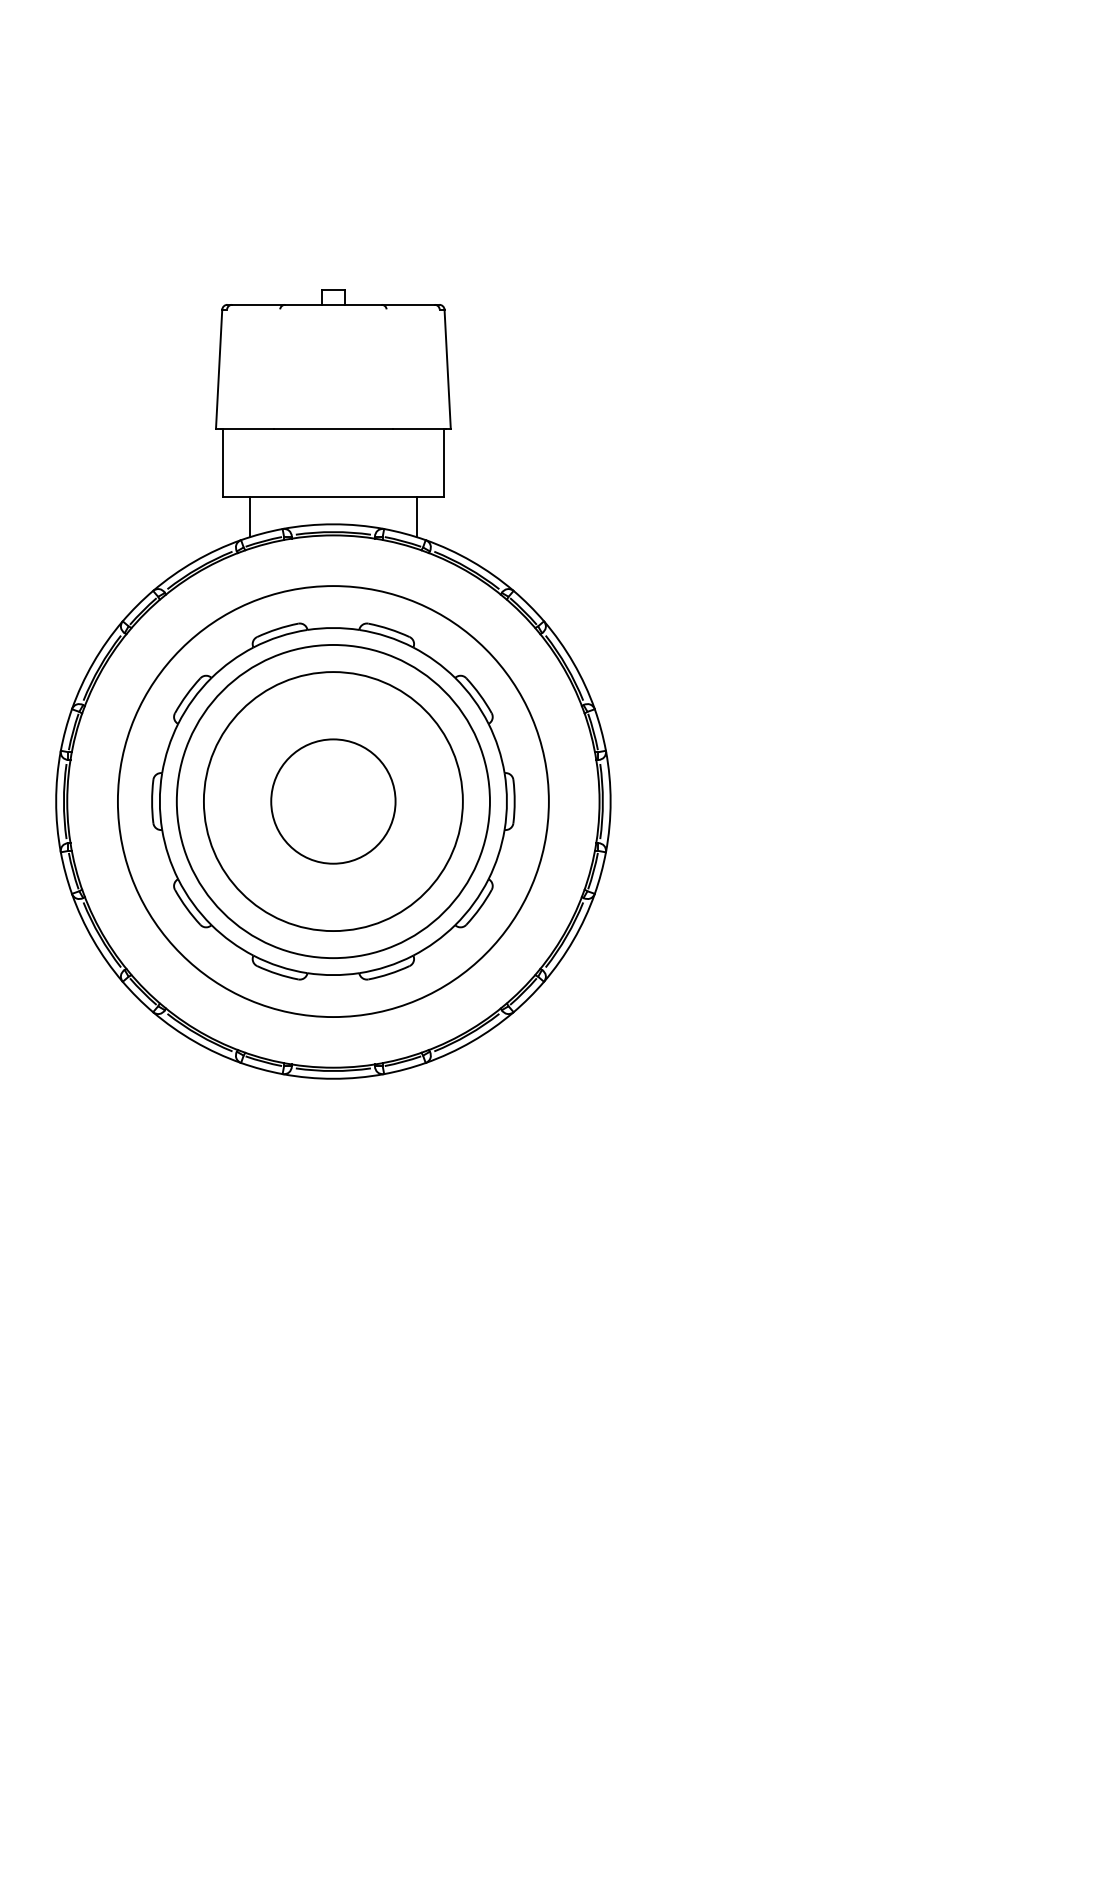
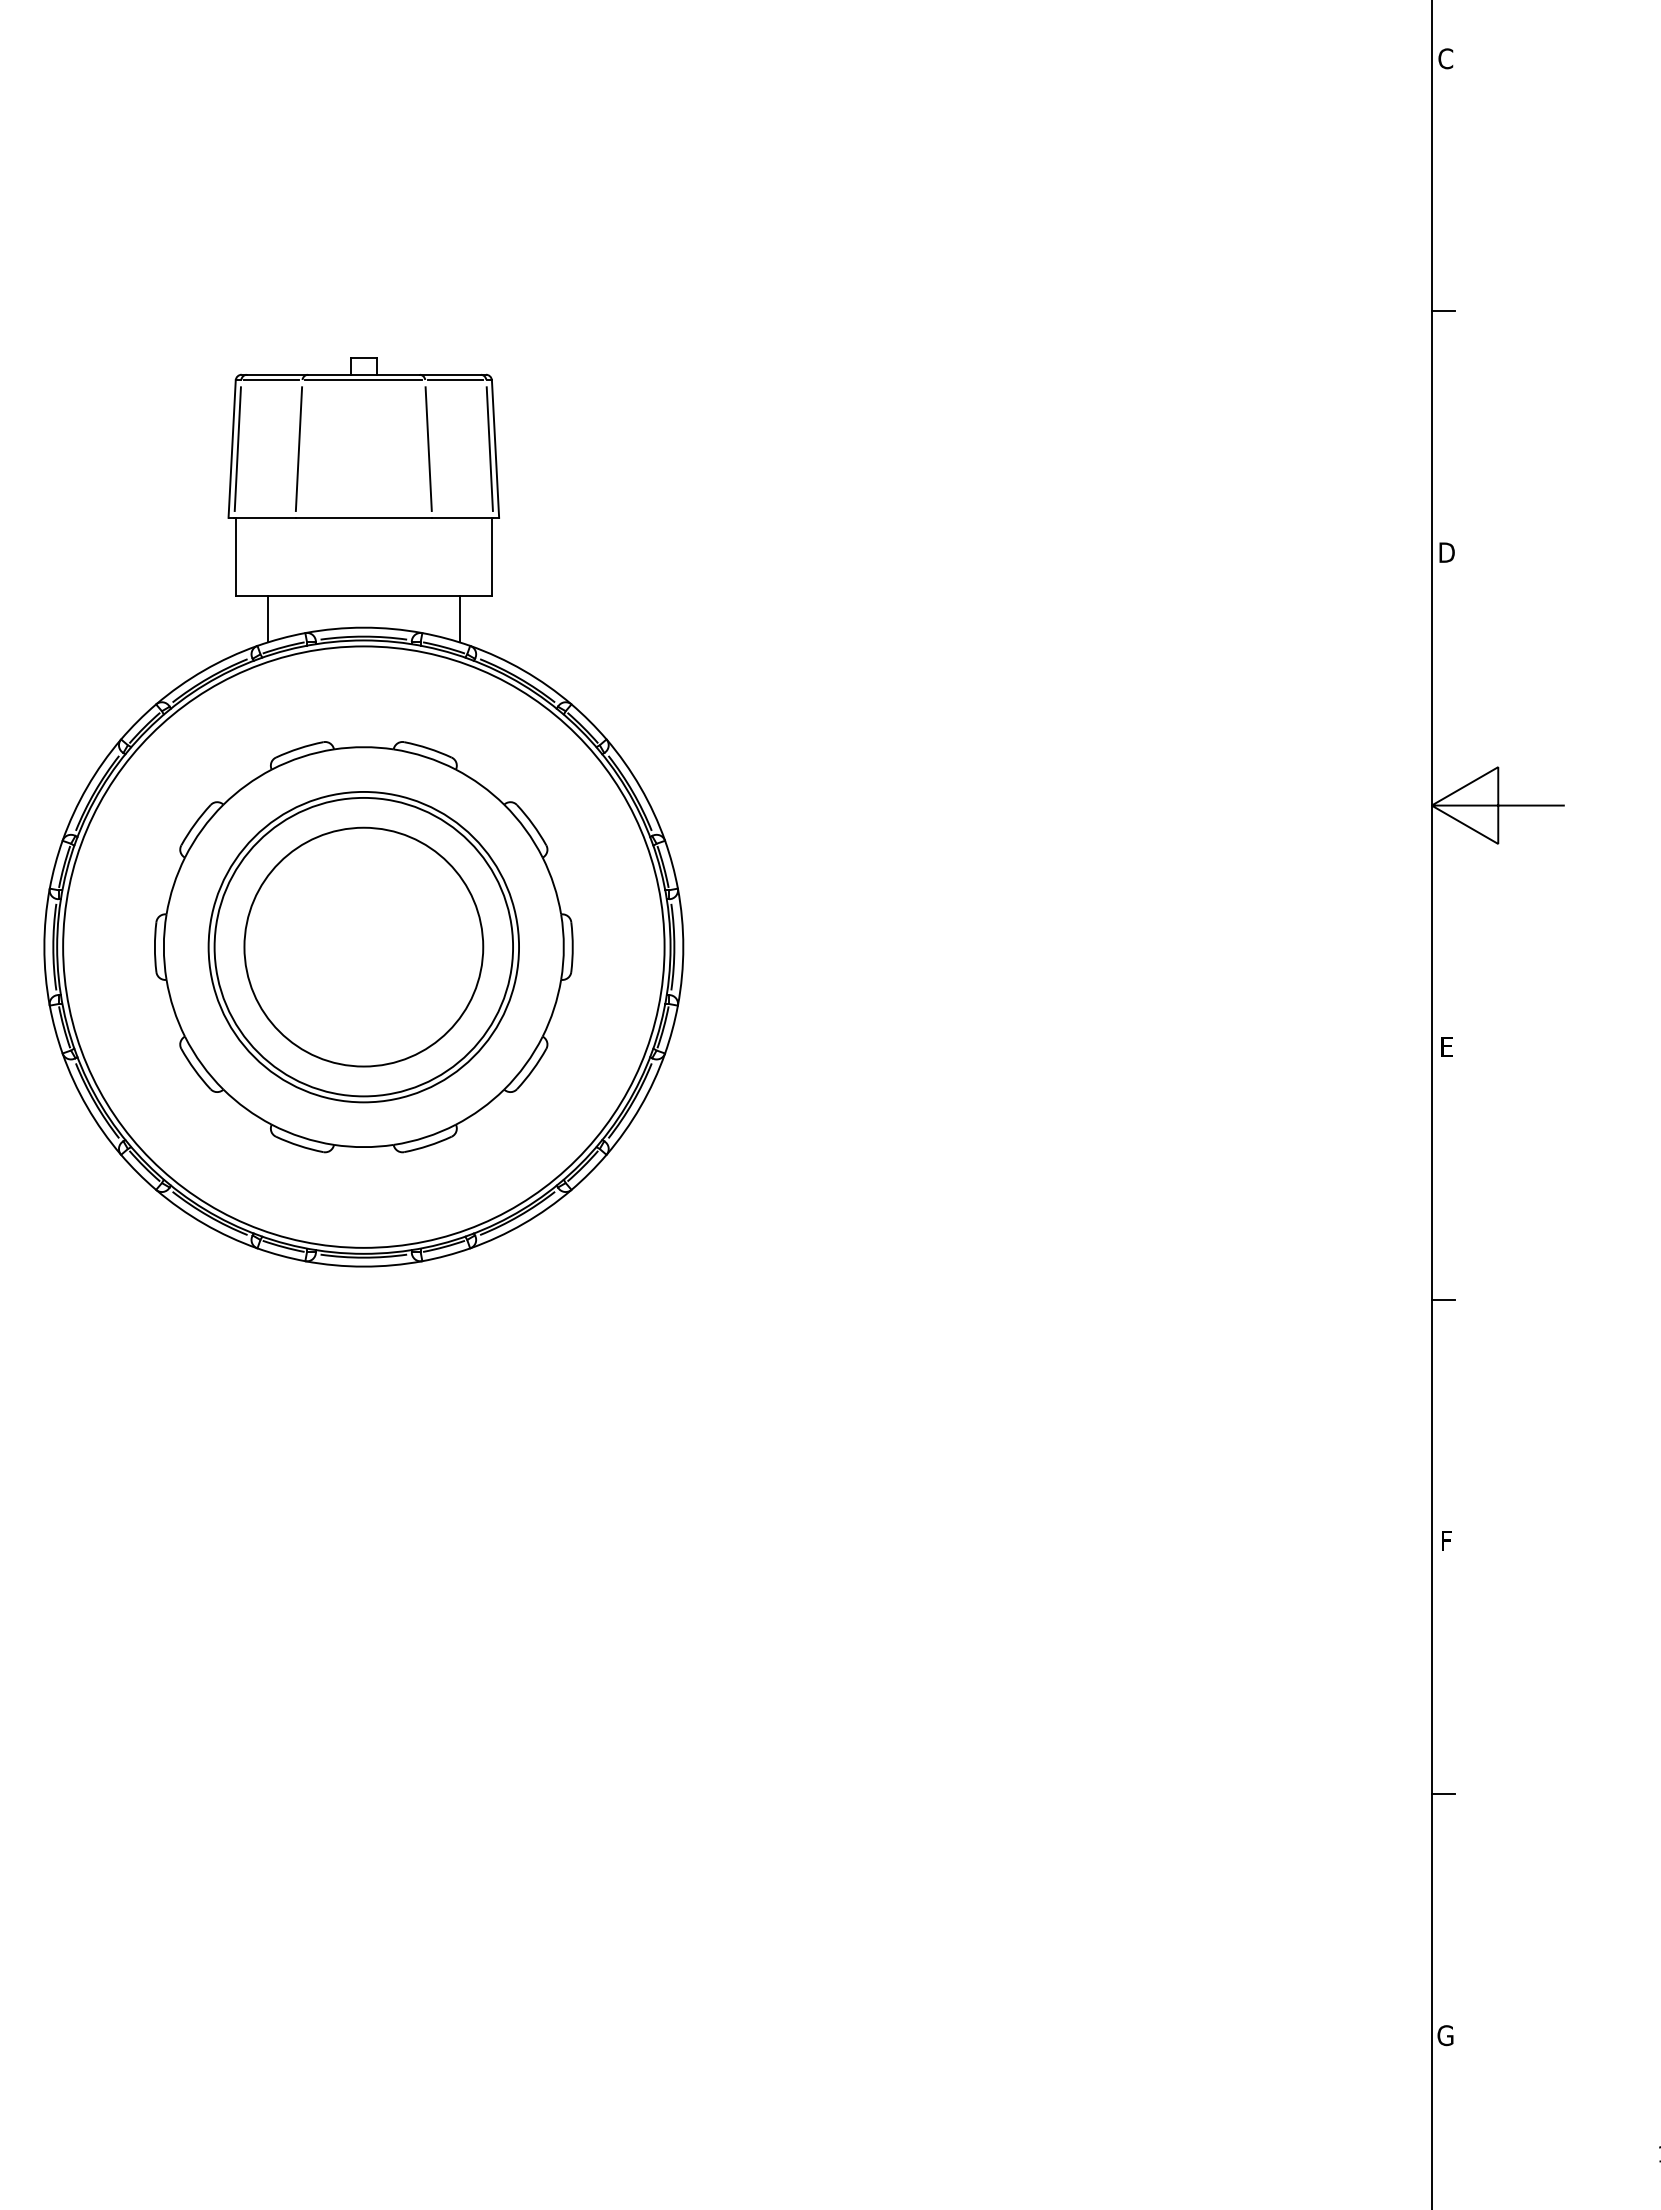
line: (253, 309) -> (271, 380), added
line: (333, 309) -> (363, 380), added
line: (412, 309) -> (455, 380), added
line: (223, 368) -> (237, 448), added
line: (276, 368) -> (298, 448), added
line: (389, 368) -> (428, 448), added
line: (442, 368) -> (489, 448), added
circle: (333, 801) -> (363, 946), size x0.62
circle: (333, 801) -> (363, 946), size x1.67
circle: (333, 801) -> (363, 946), size x1.67

